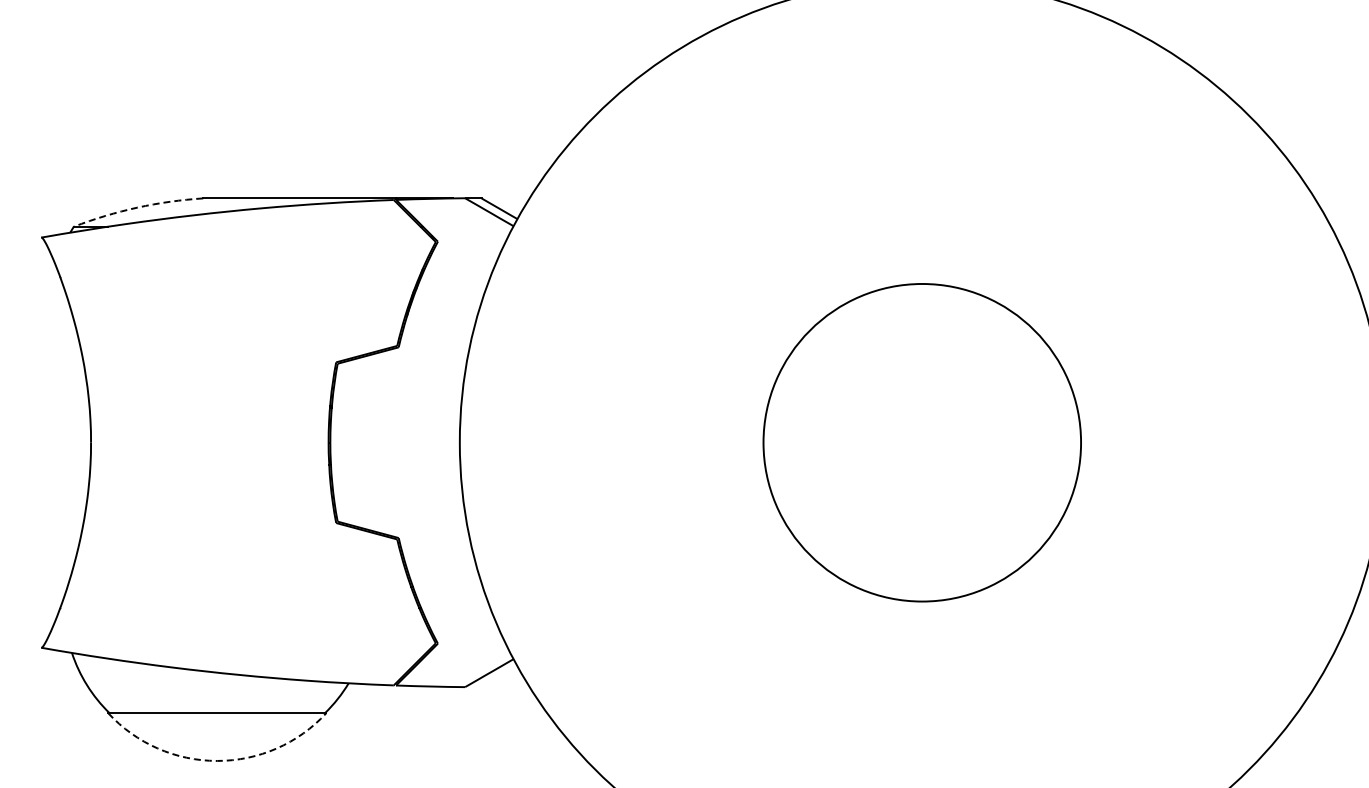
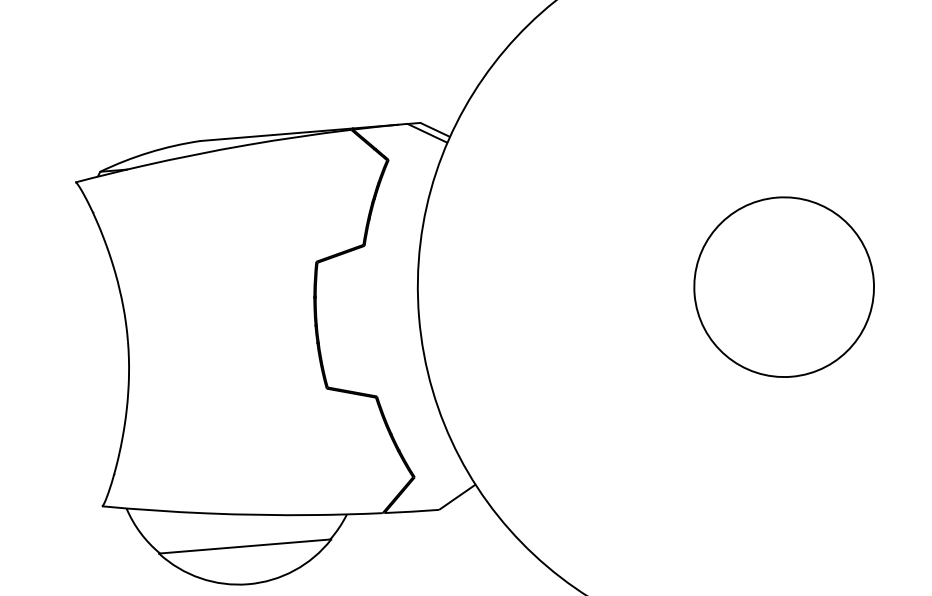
arc: (137, 207) -> (149, 152), dashed -> solid
circle: (921, 442) -> (783, 287), size x0.71
arc: (217, 760) -> (248, 583), dashed -> solid

